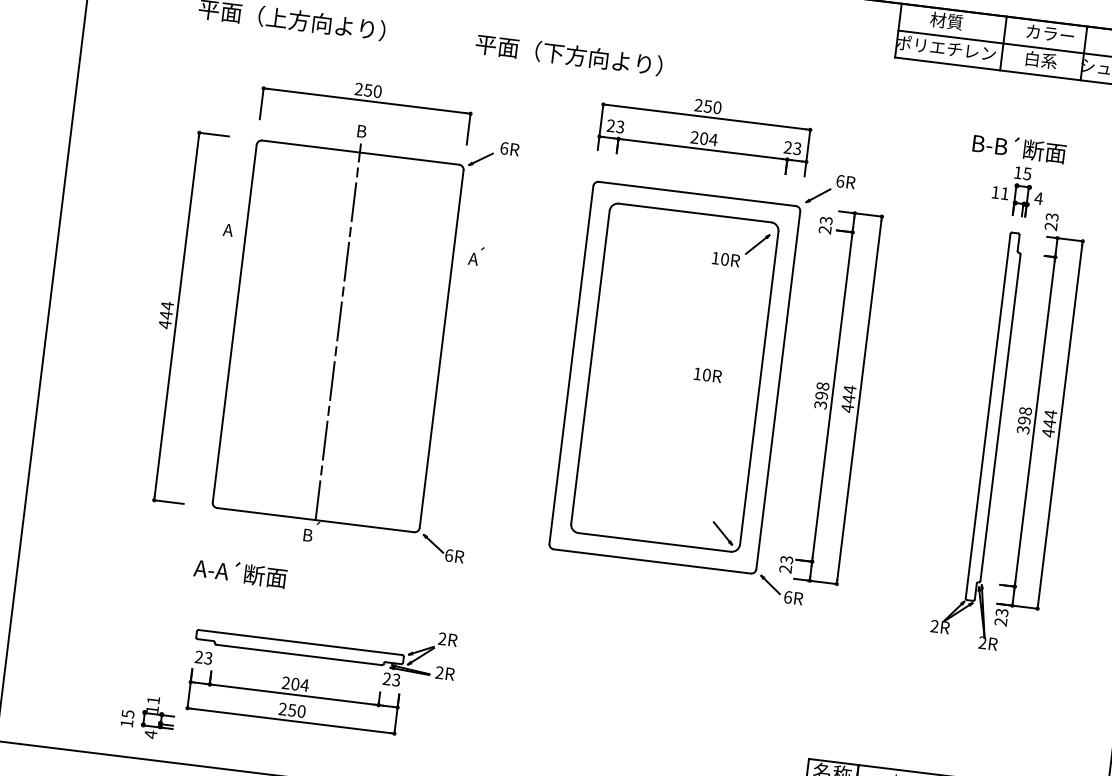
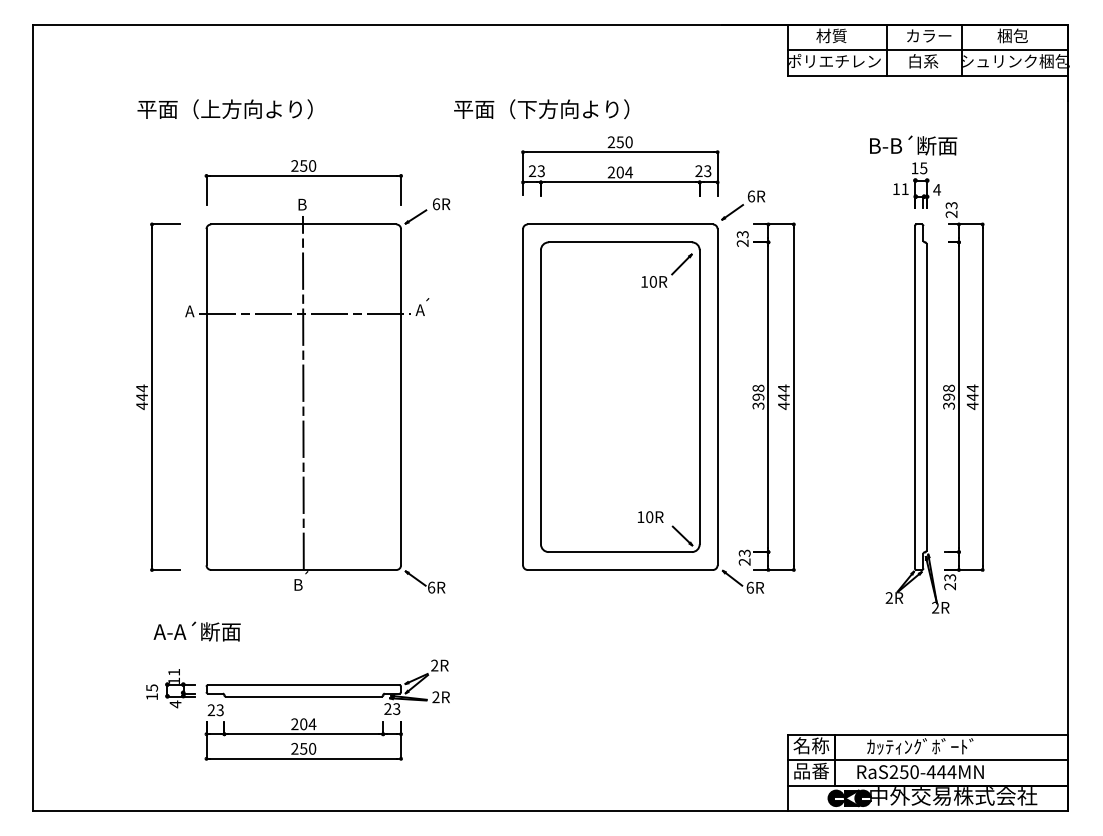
text: (568, 55) -> (541, 109), moved
line: (350, 248) -> (305, 314), added
text: (707, 375) -> (650, 517), moved
text: (239, 572) -> (196, 631), moved
part: (147, 717) -> (170, 688), moved

